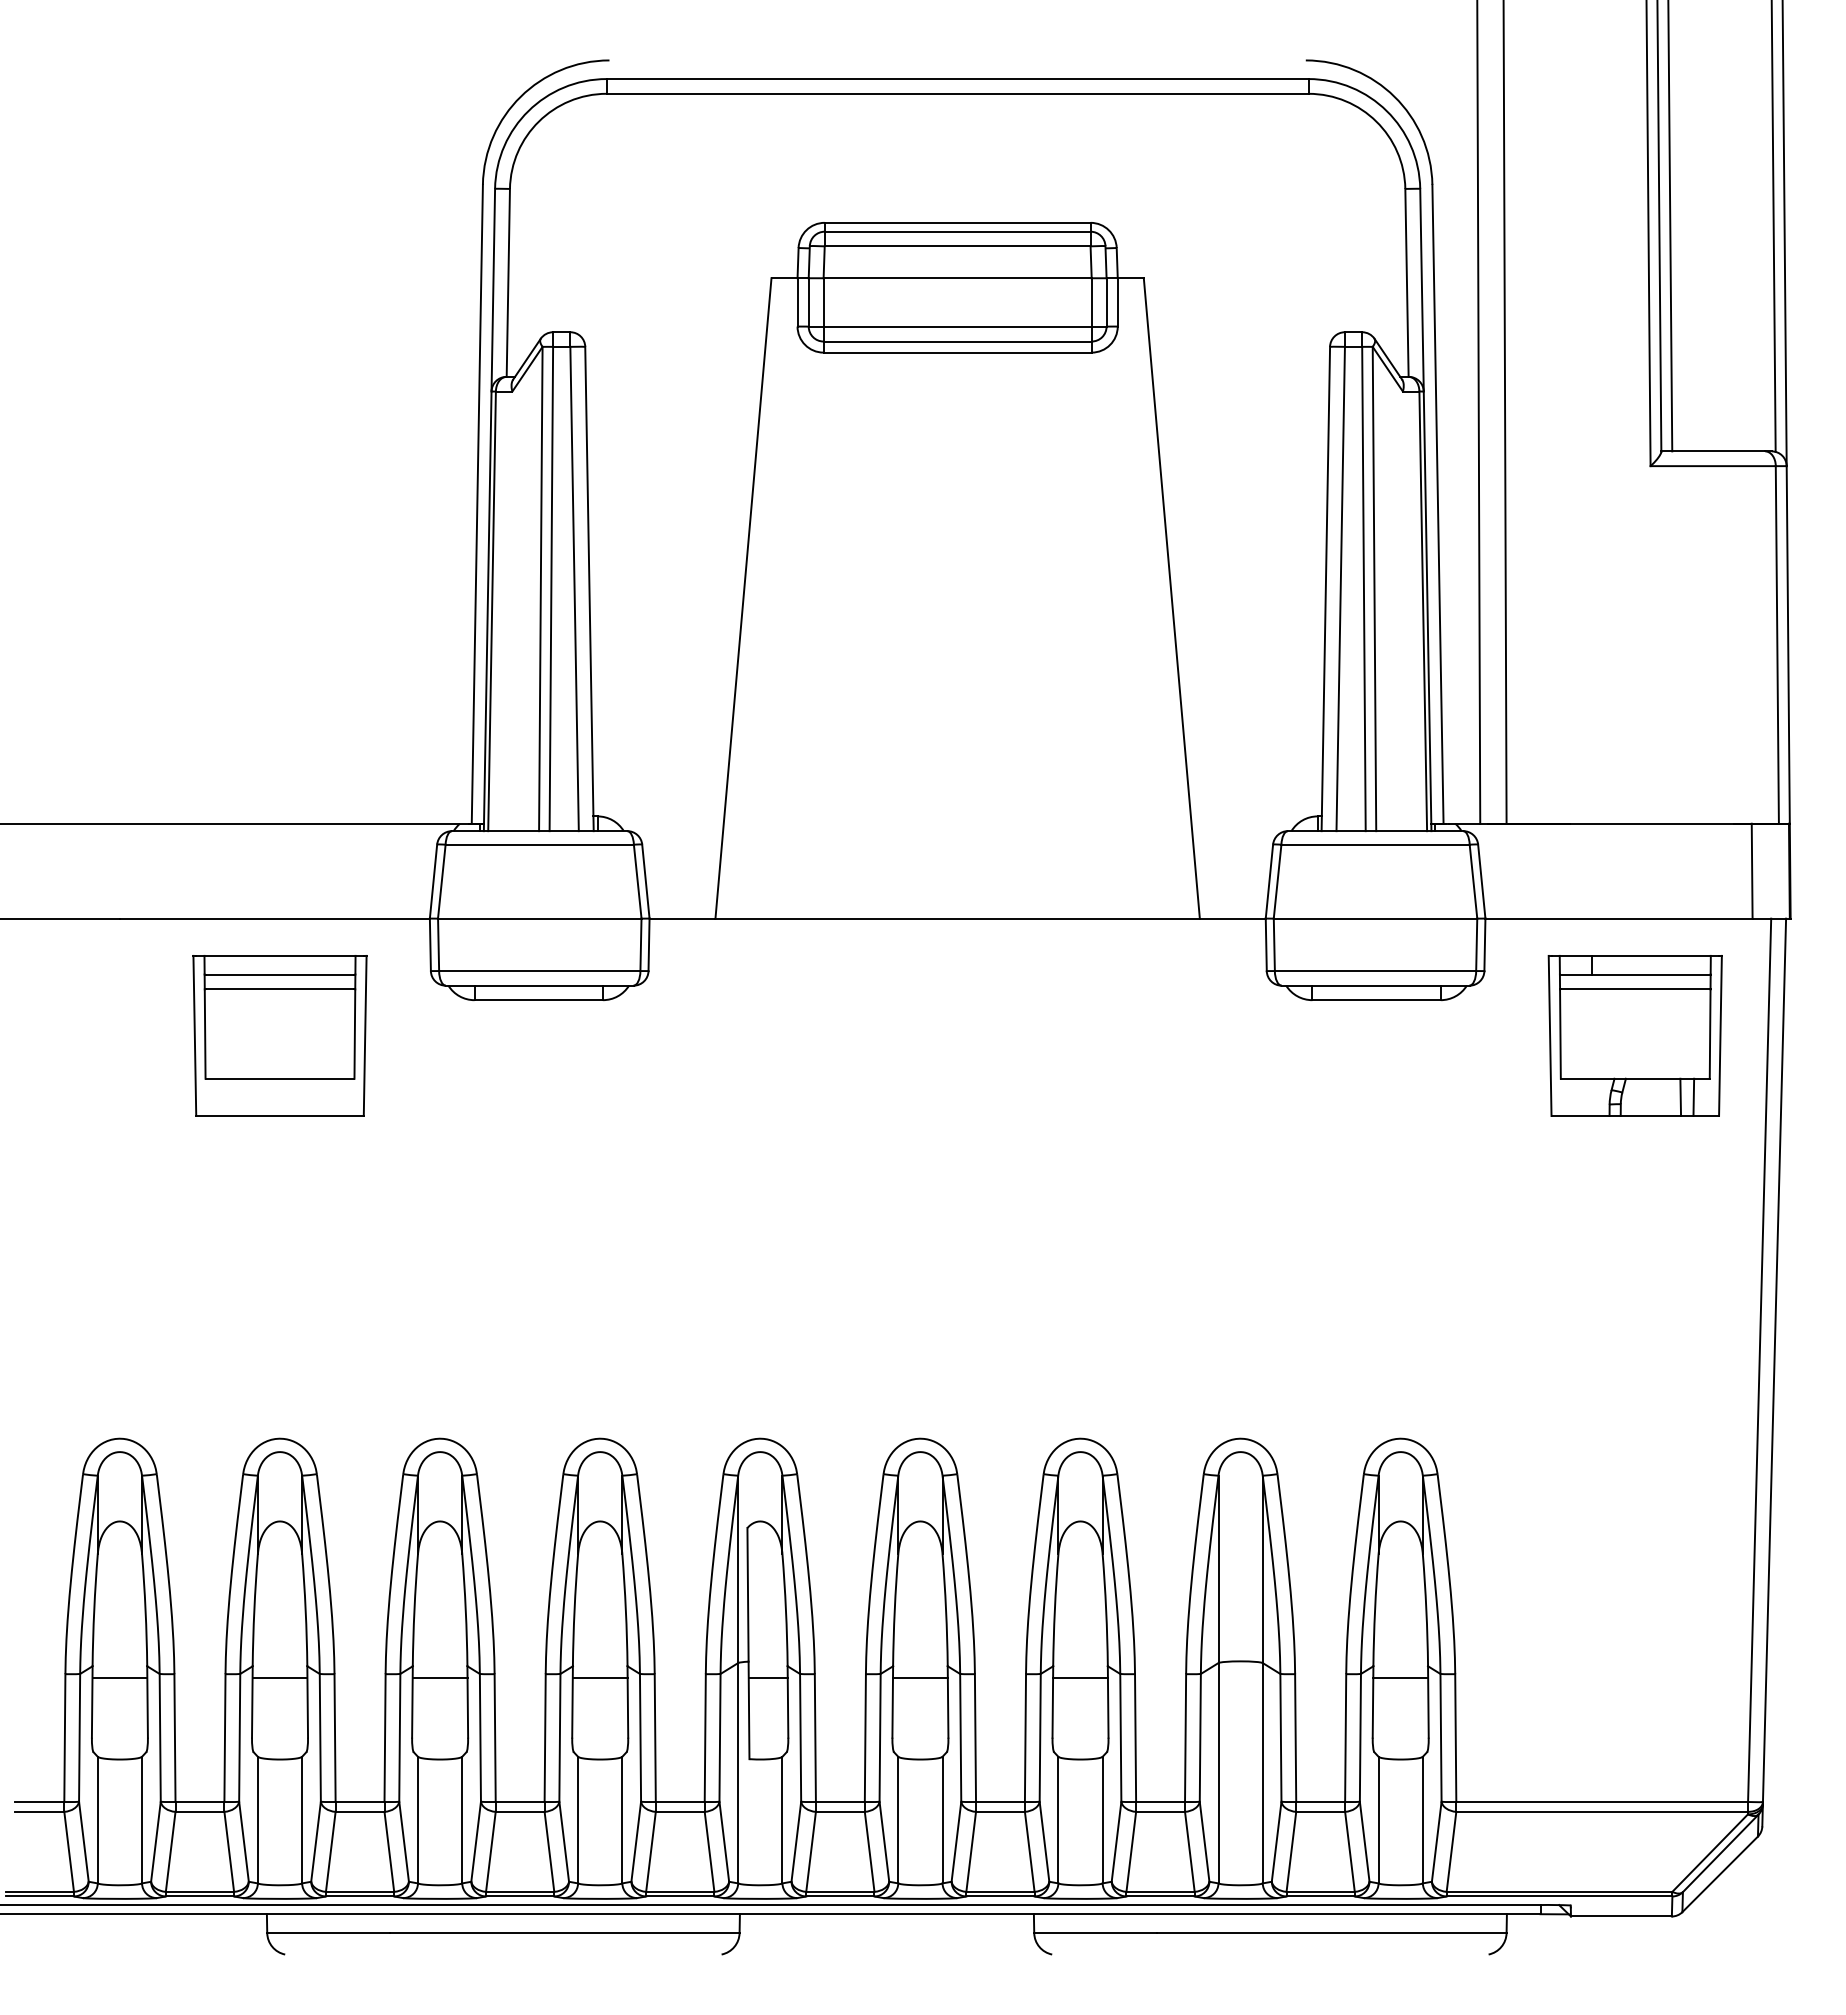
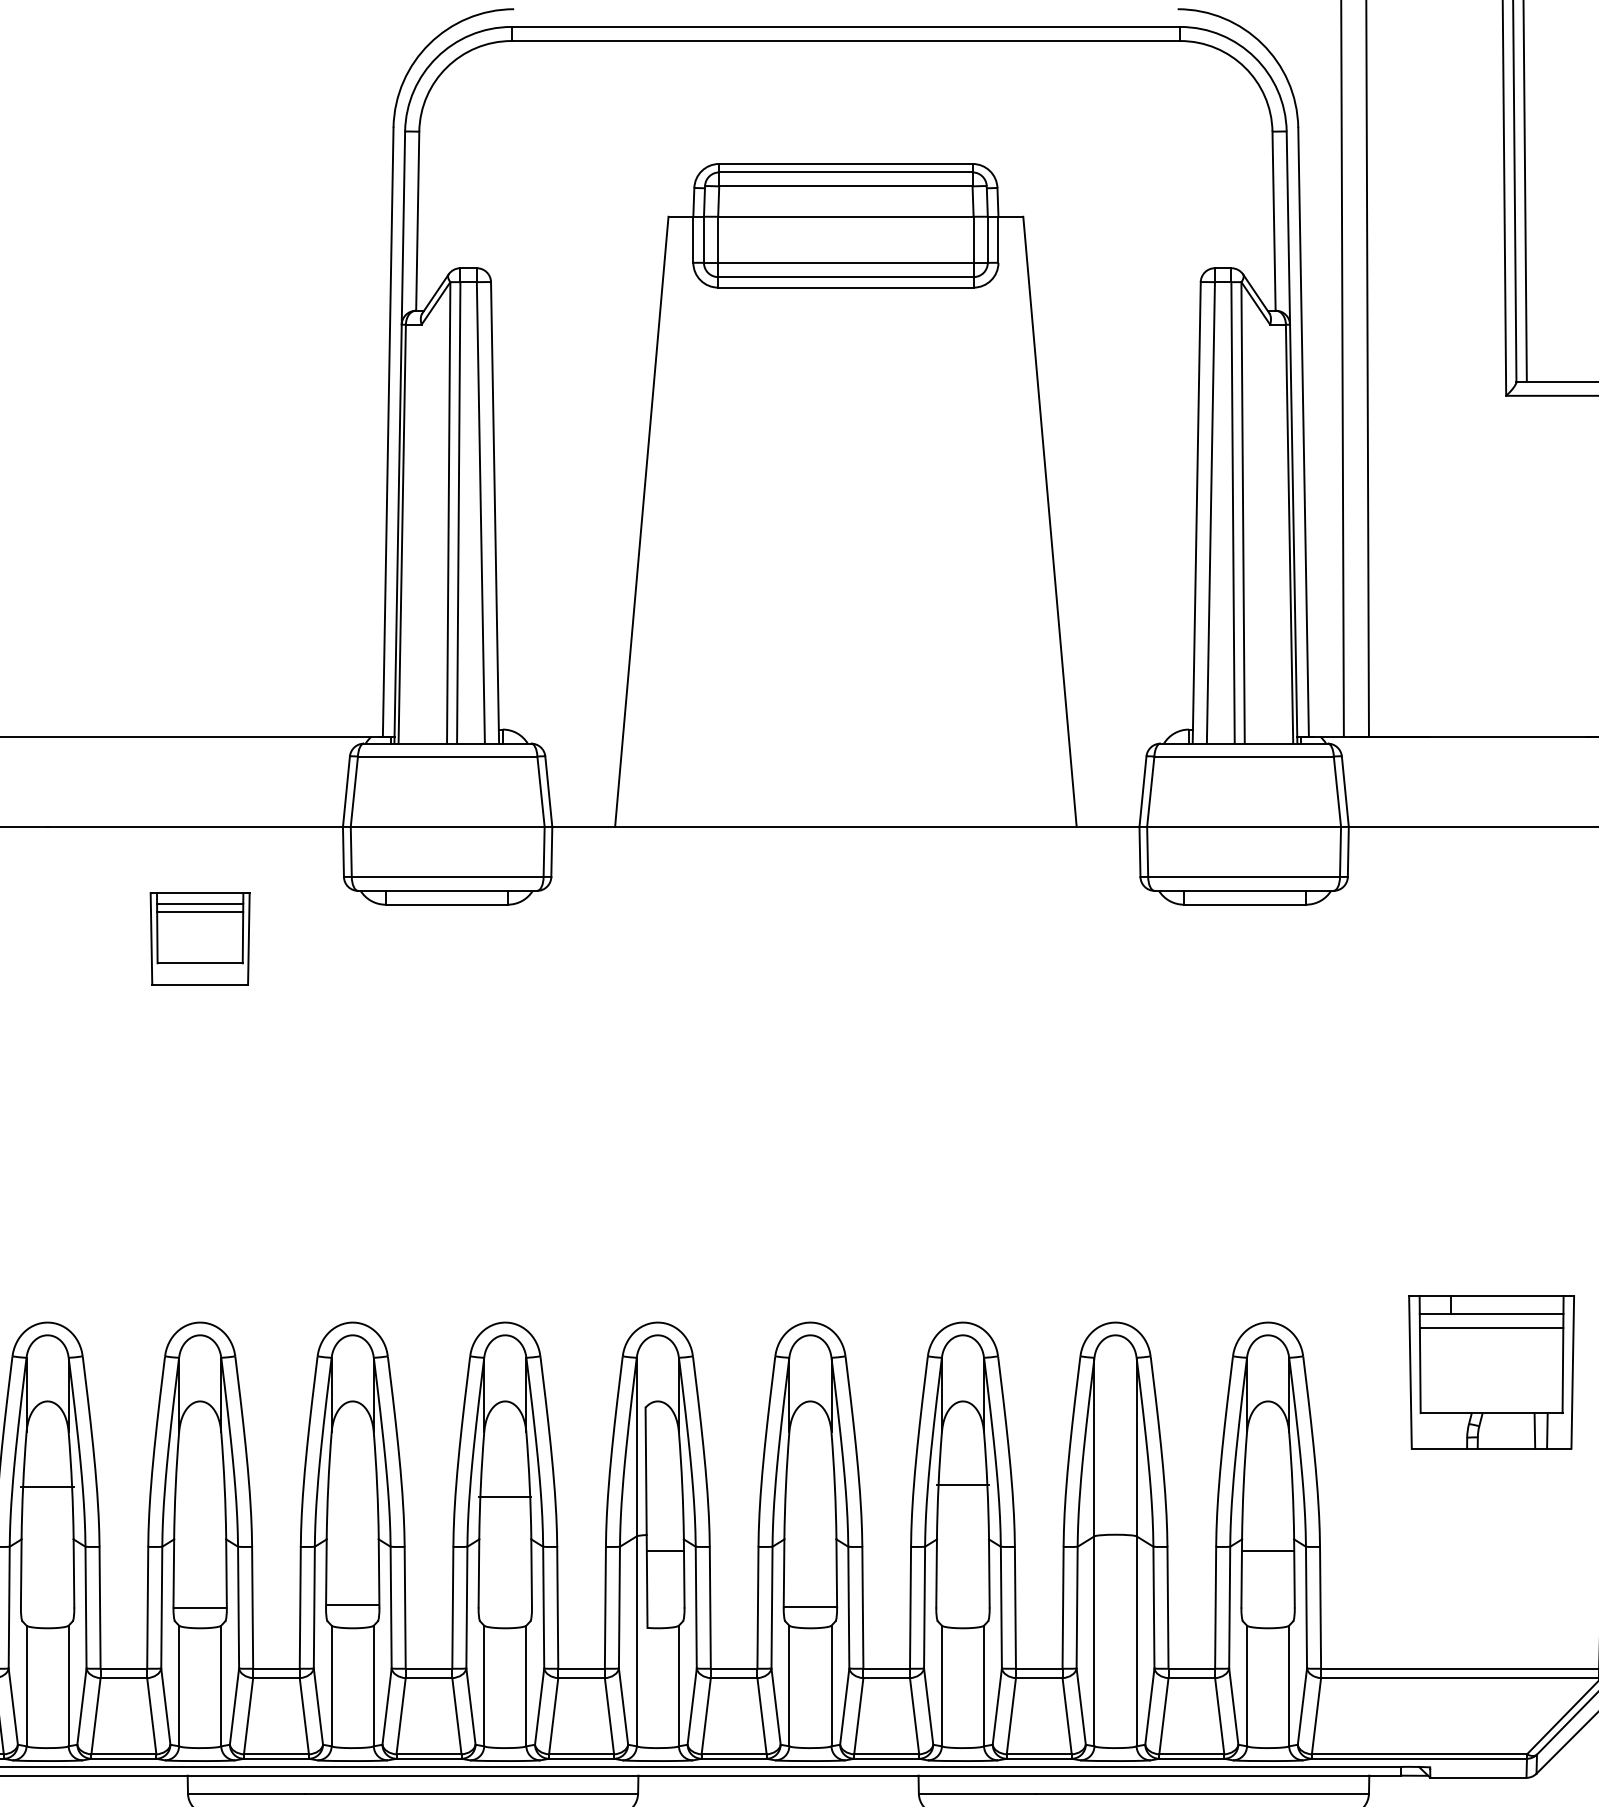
part: (279, 1035) -> (199, 938), size x0.6
part: (1634, 1035) -> (1490, 1371), moved
line: (119, 1678) -> (47, 1487), moved
line: (279, 1678) -> (199, 1608), moved
line: (439, 1678) -> (352, 1605), moved
line: (599, 1678) -> (504, 1497), moved
line: (920, 1678) -> (810, 1607), moved
line: (1080, 1678) -> (962, 1485), moved

